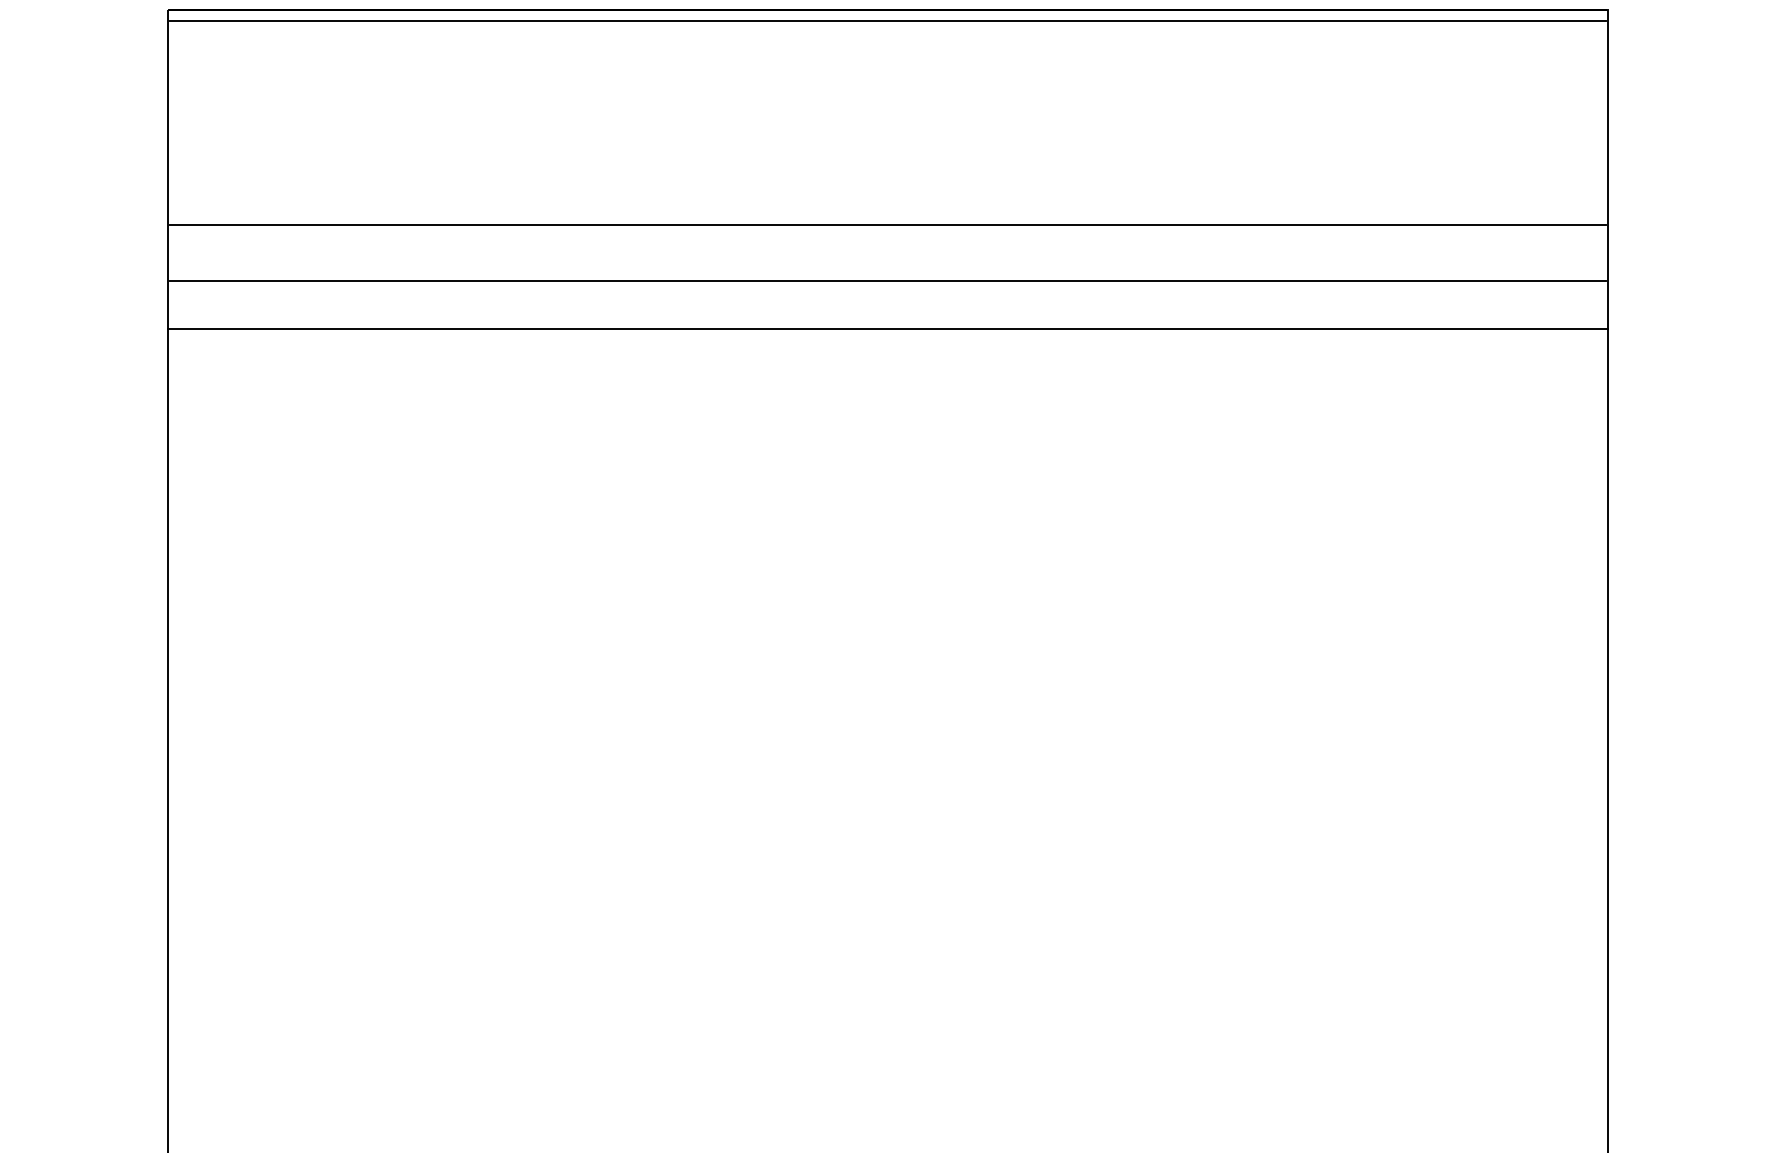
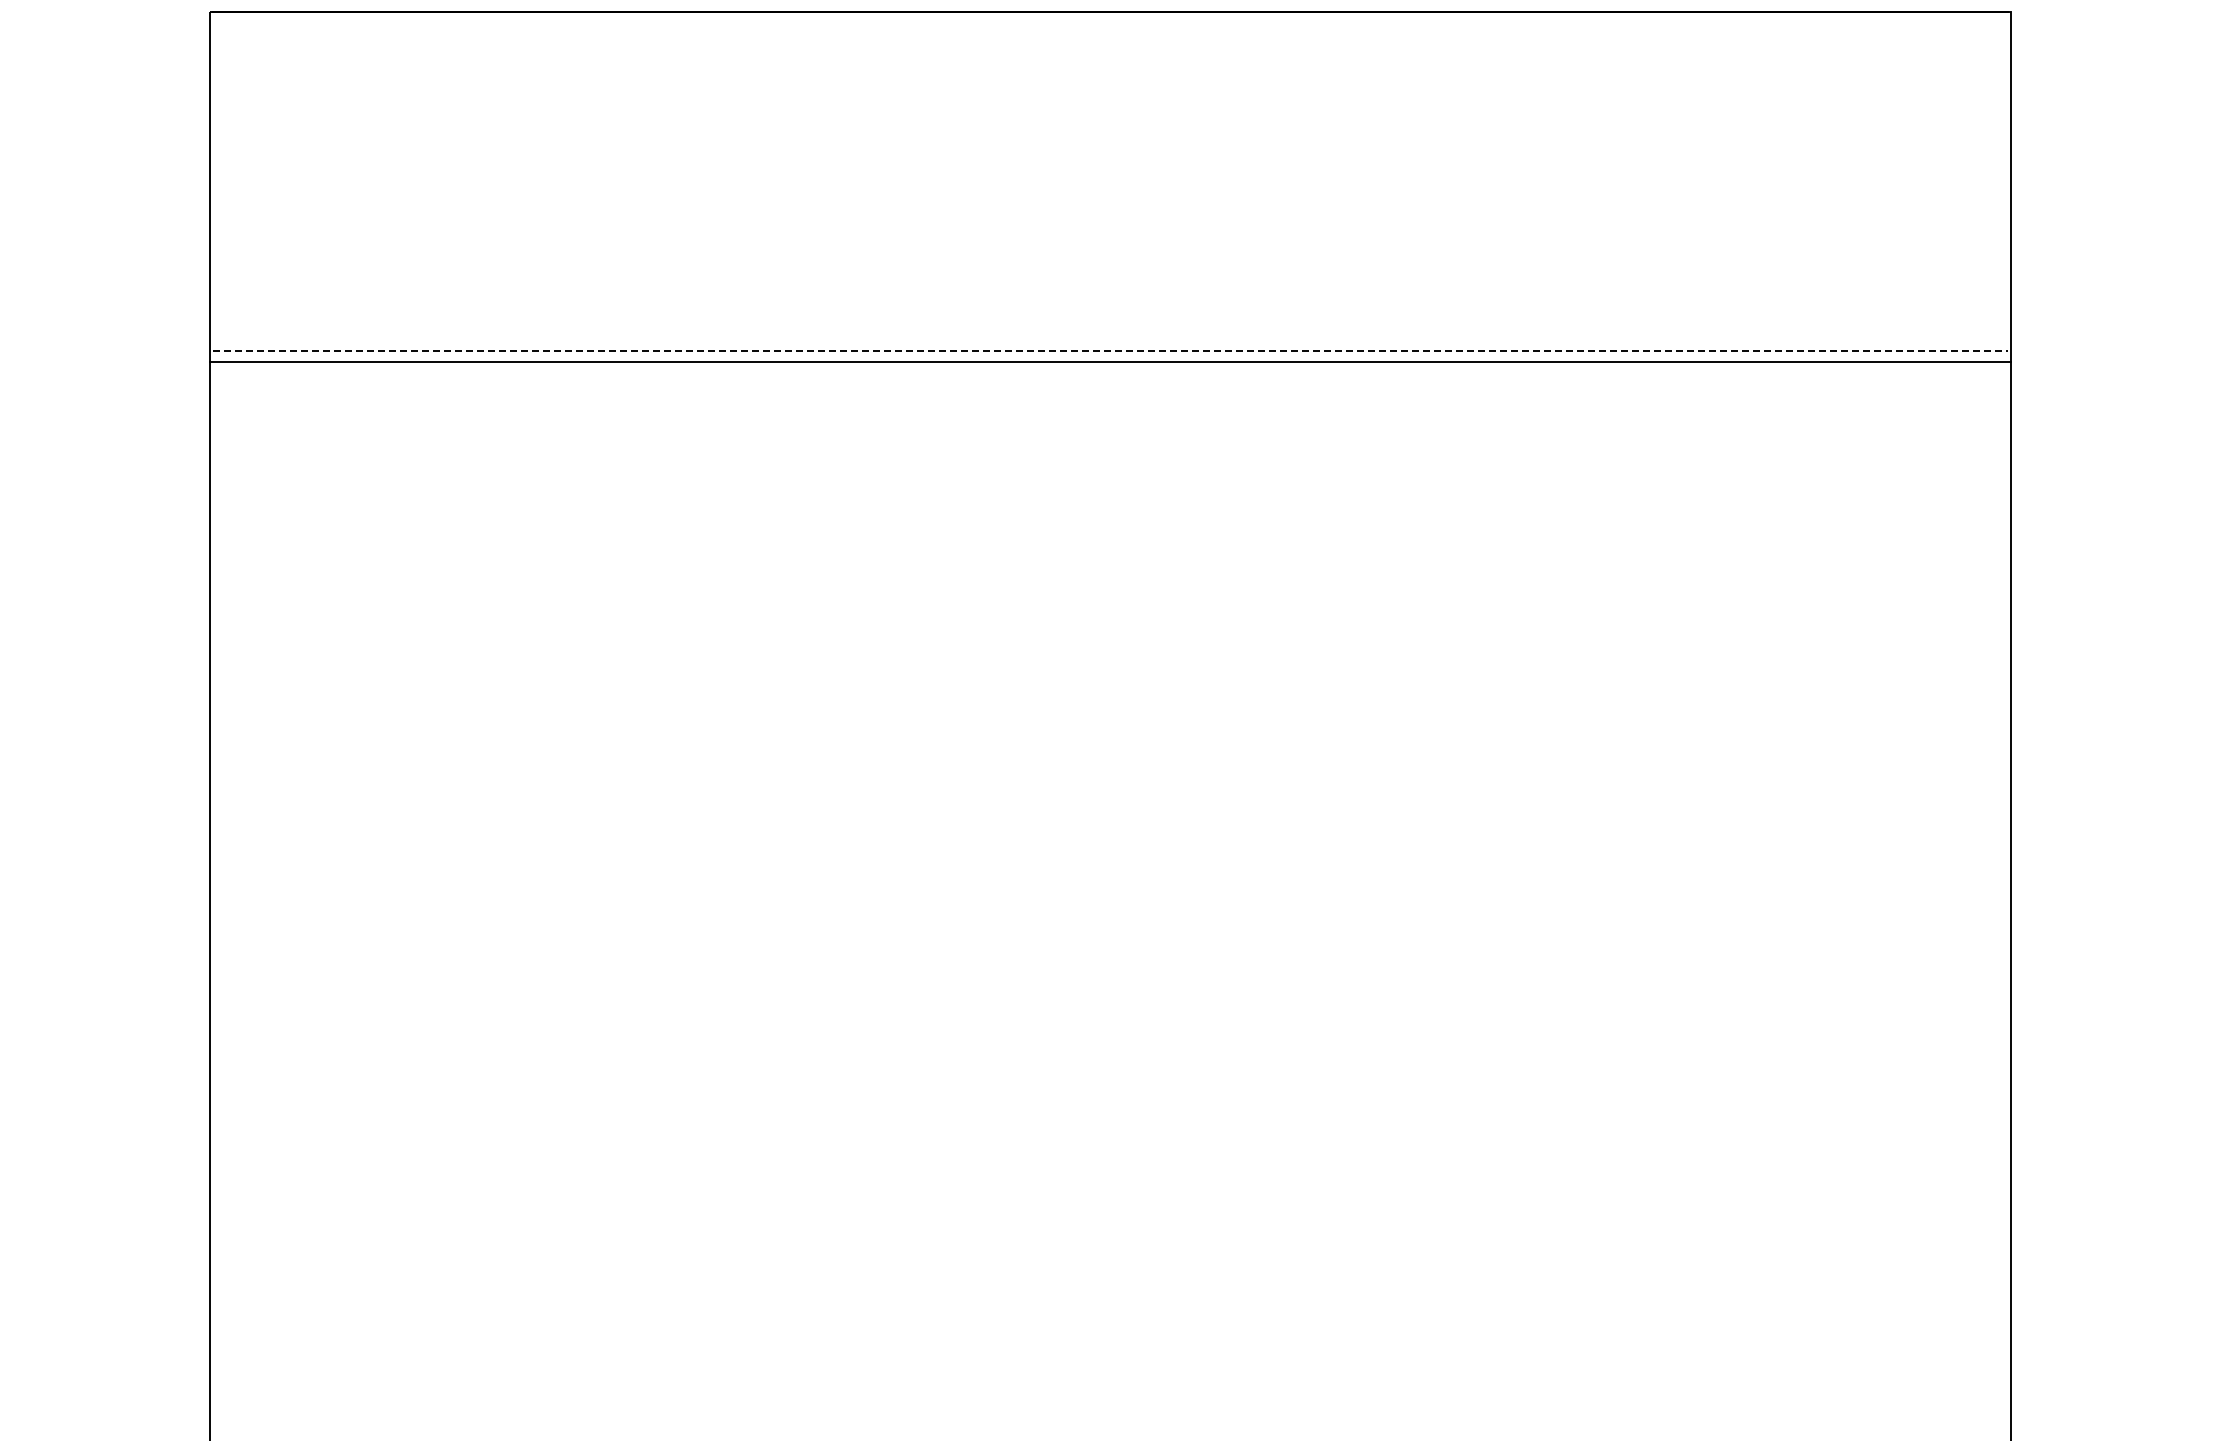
line: (888, 20) -> (1110, 25), removed
line: (888, 224) -> (1110, 280), removed
line: (888, 281) -> (1110, 351), solid -> dashed
line: (888, 329) -> (1110, 362), moved

